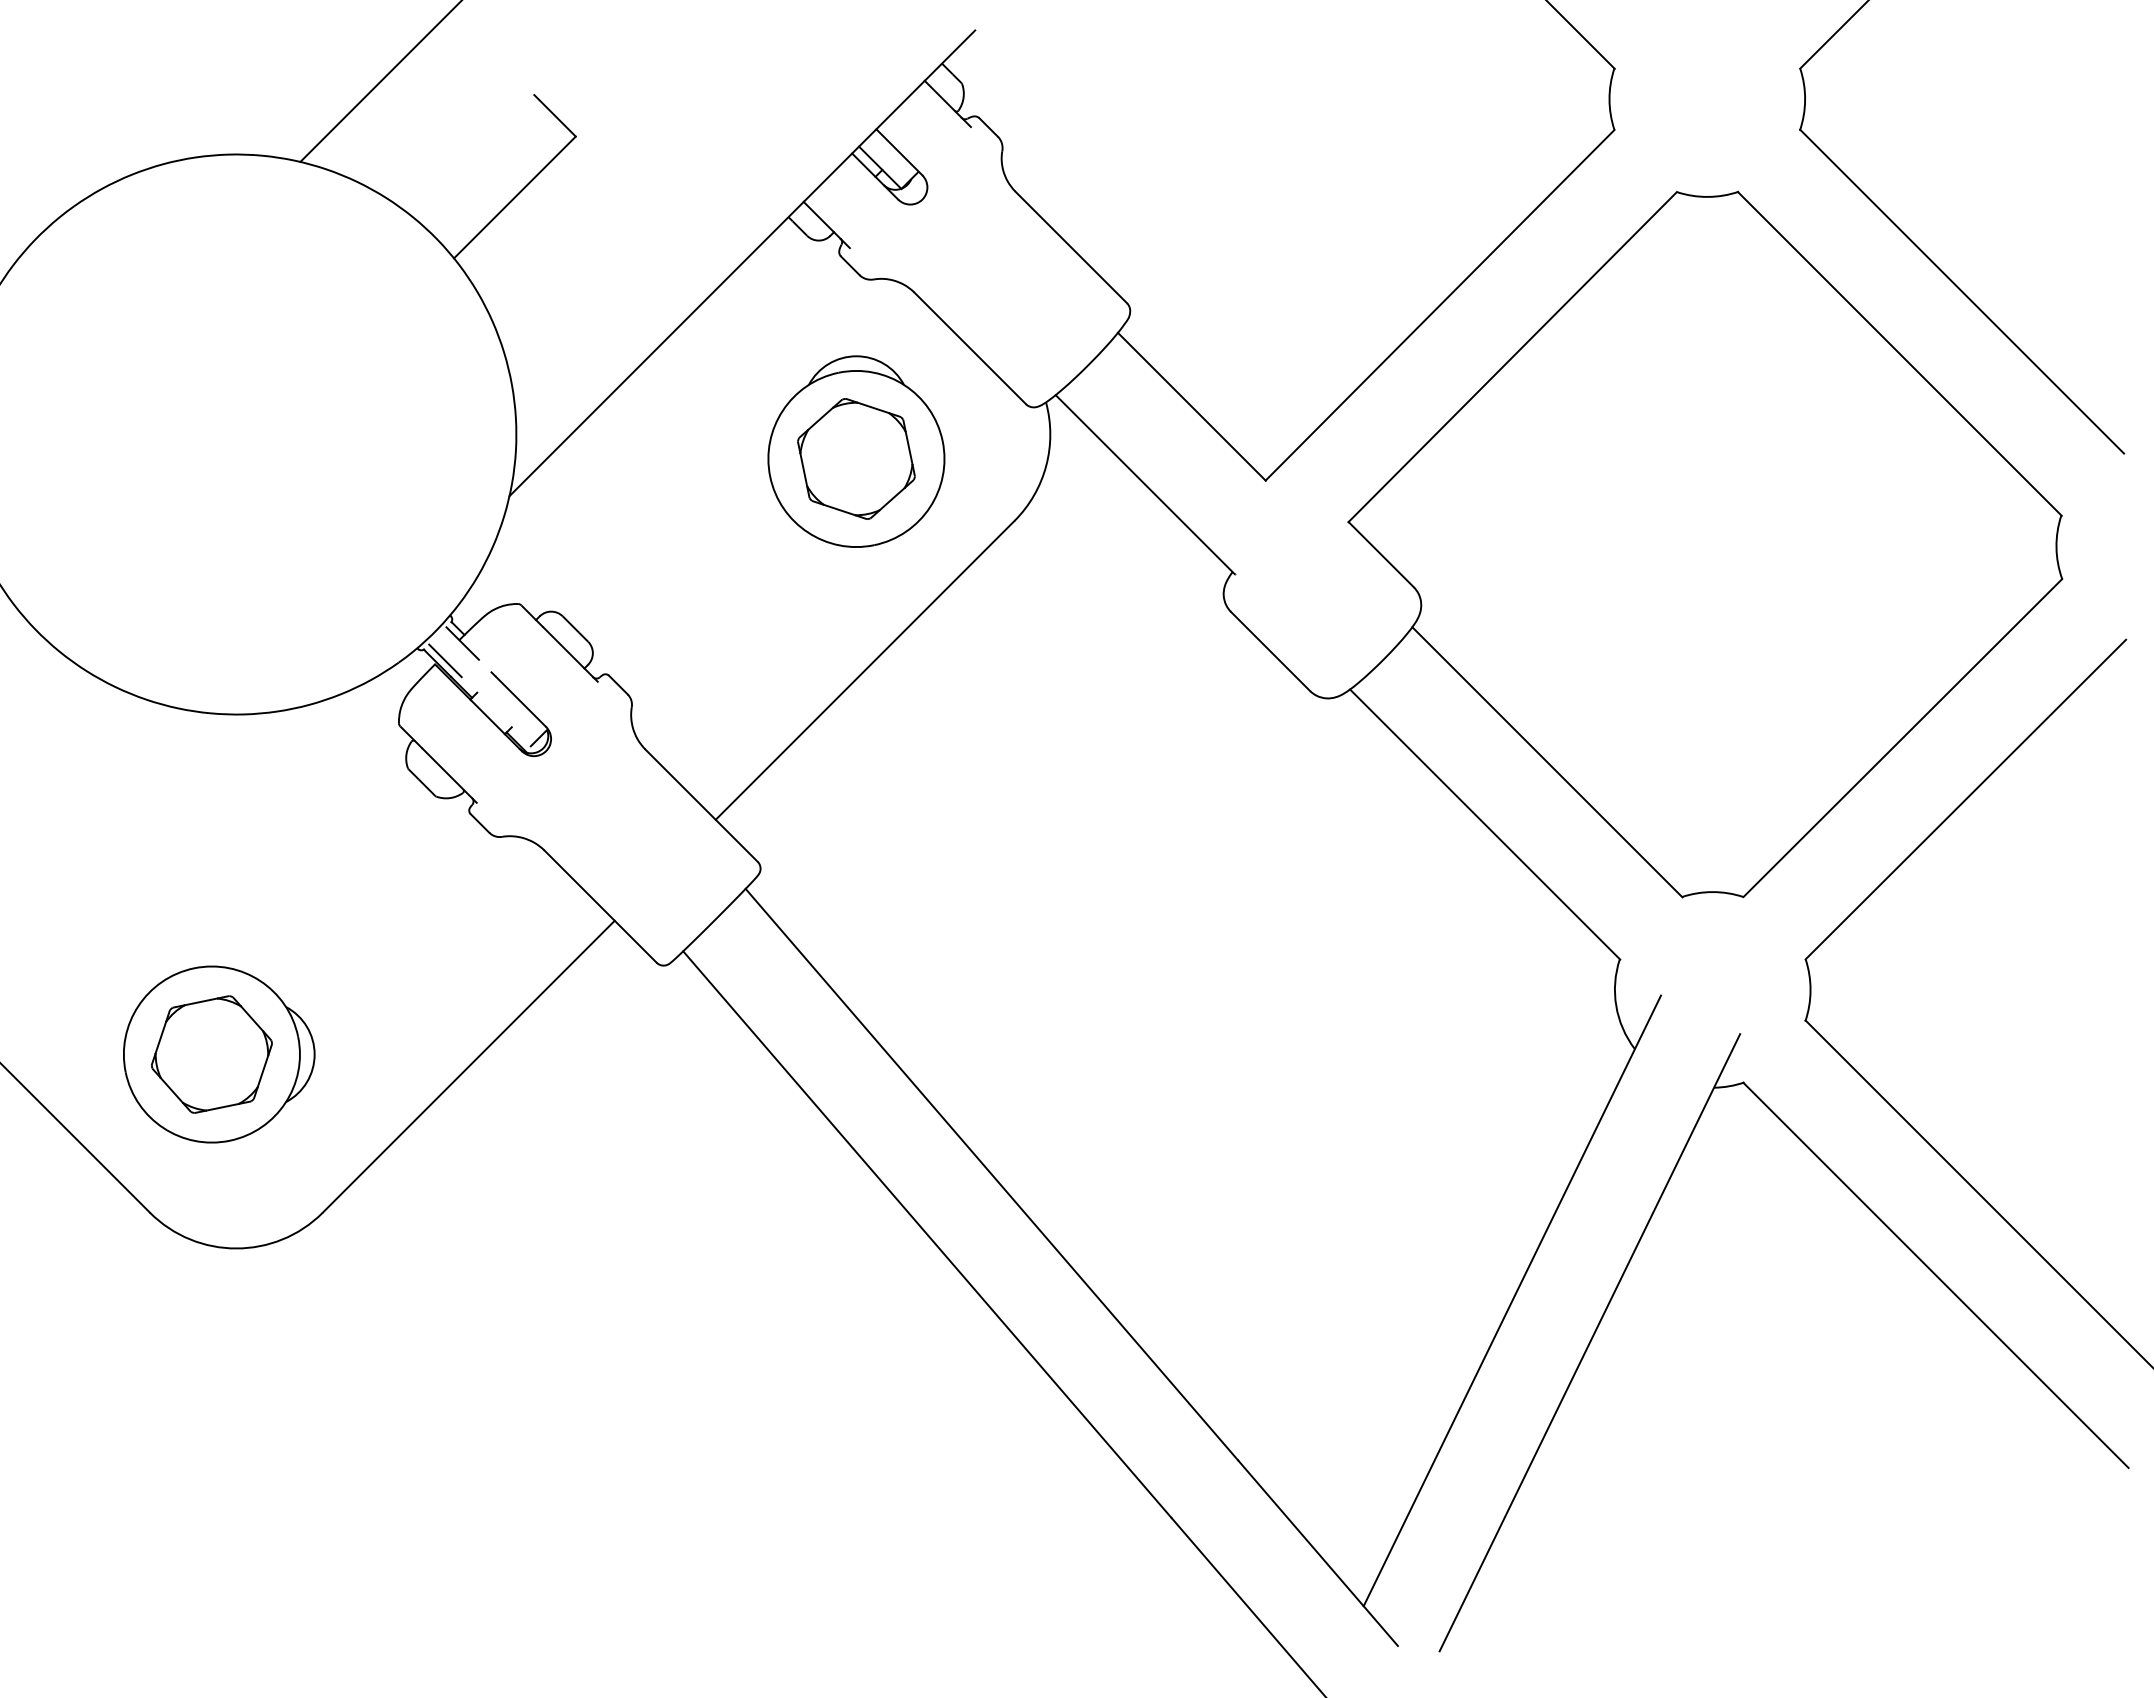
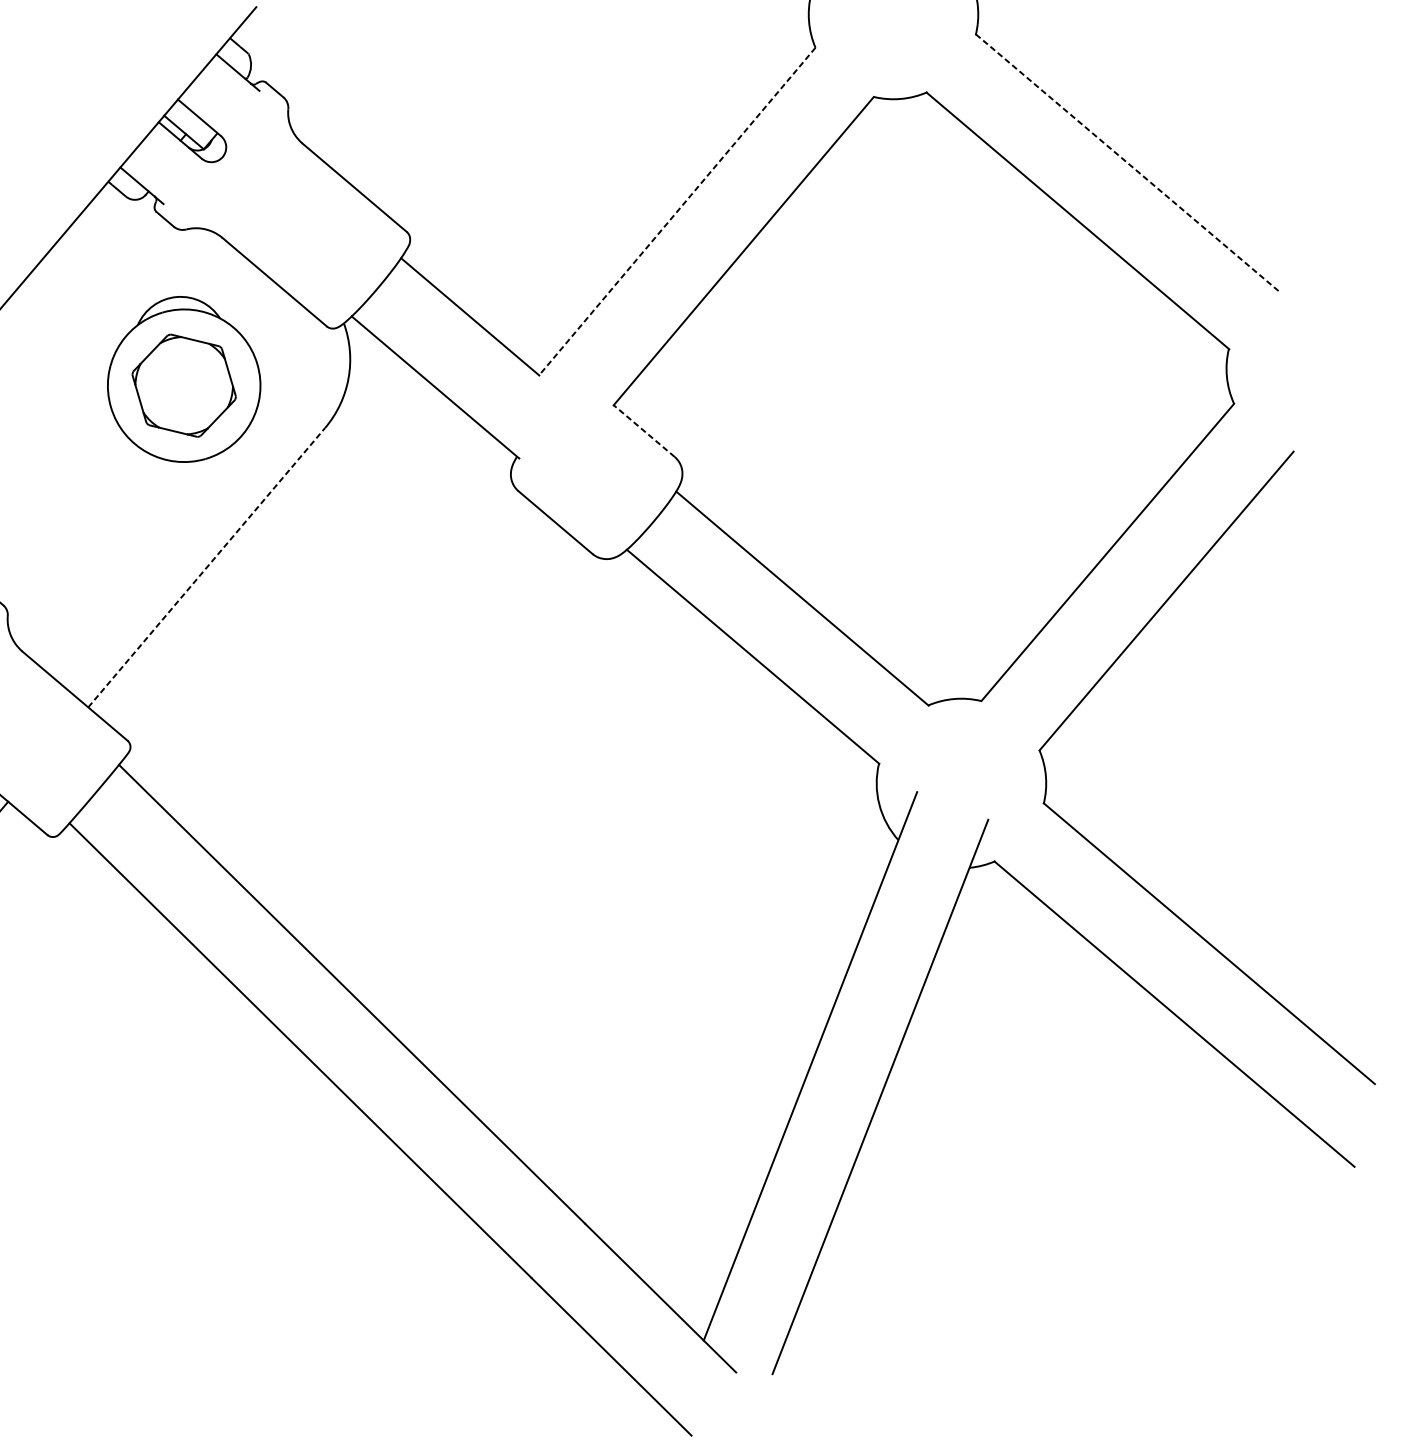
line: (1962, 291) -> (1127, 162), solid -> dashed
line: (1439, 305) -> (676, 211), solid -> dashed
line: (1380, 554) -> (643, 431), solid -> dashed
line: (865, 670) -> (207, 567), solid -> dashed

